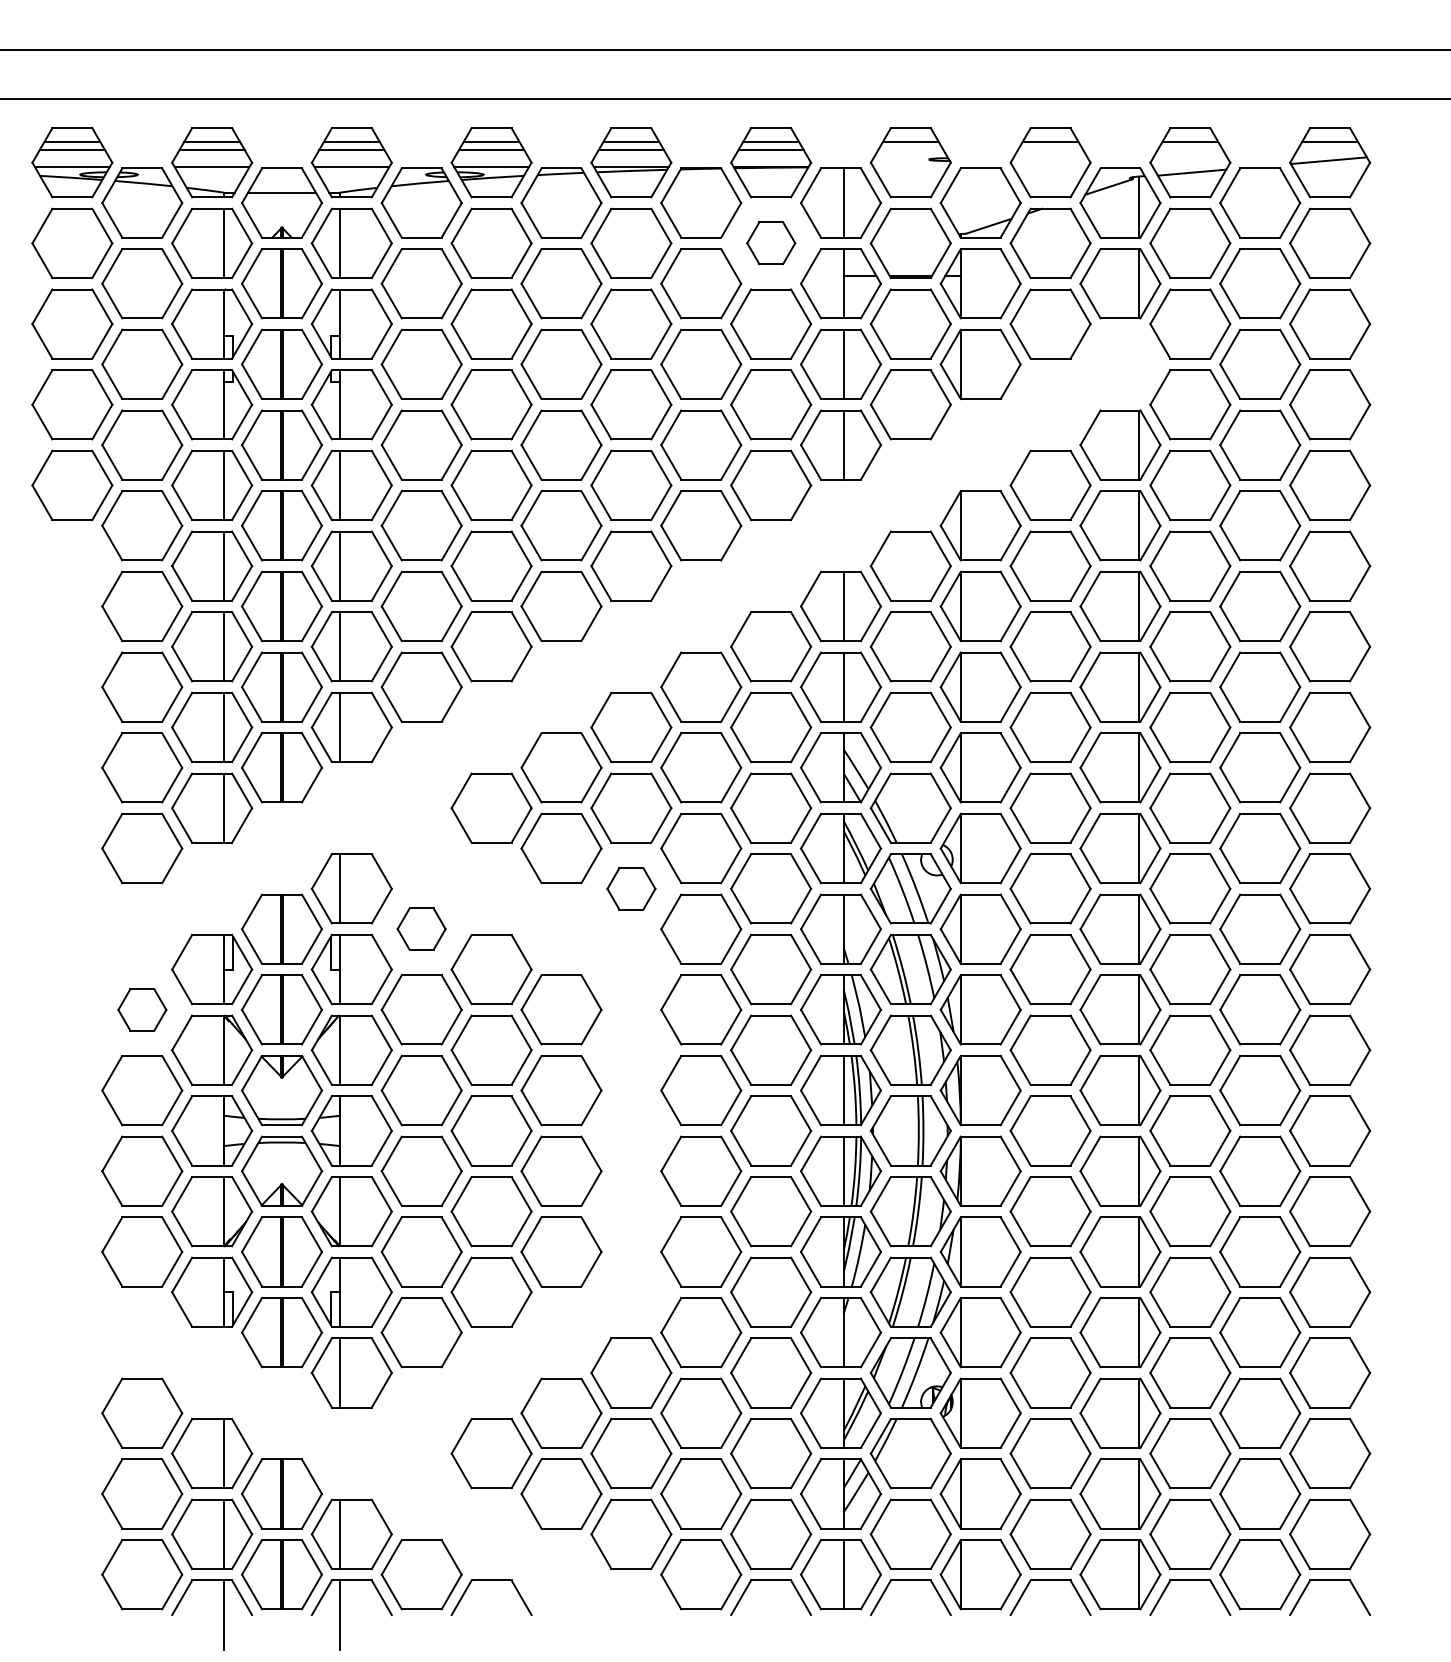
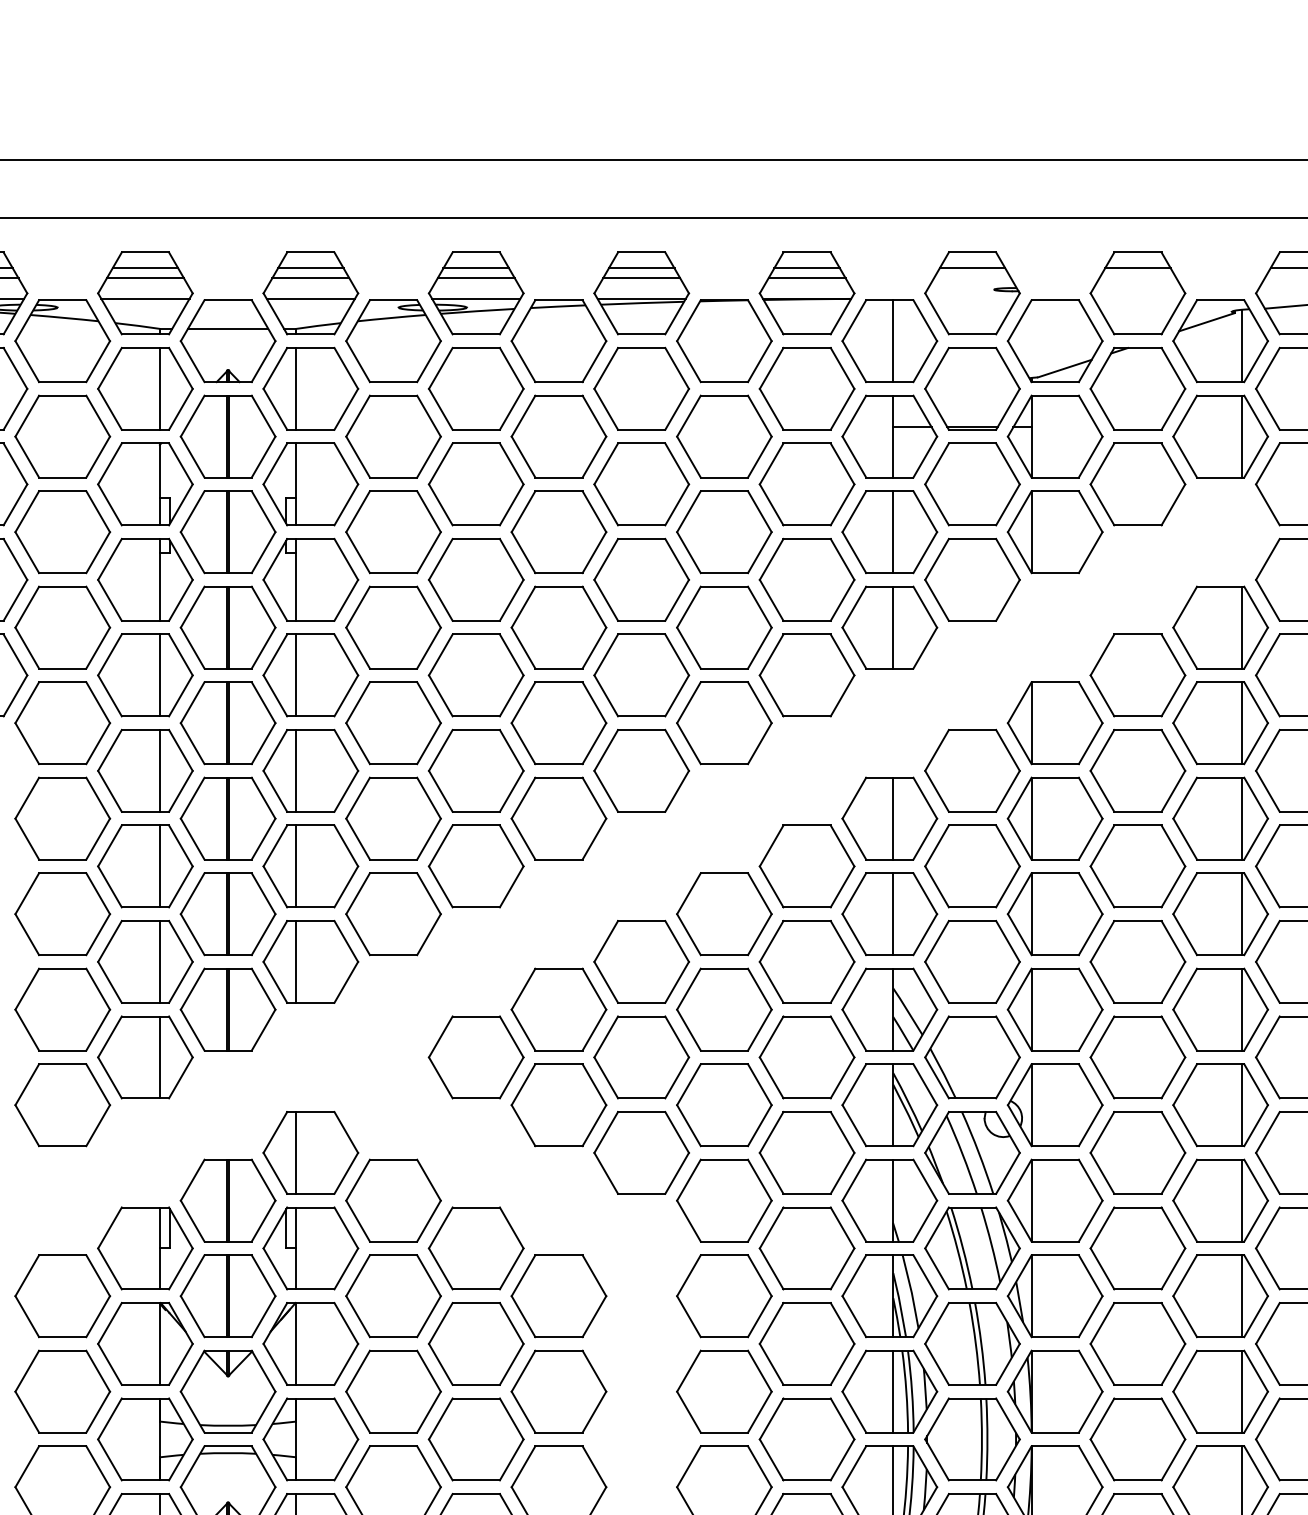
part: (771, 242) -> (807, 387), size x1.67
part: (631, 888) -> (641, 1152), size x1.67
part: (421, 928) -> (393, 1199), size x1.67
part: (142, 1009) -> (63, 1295), size x1.67

